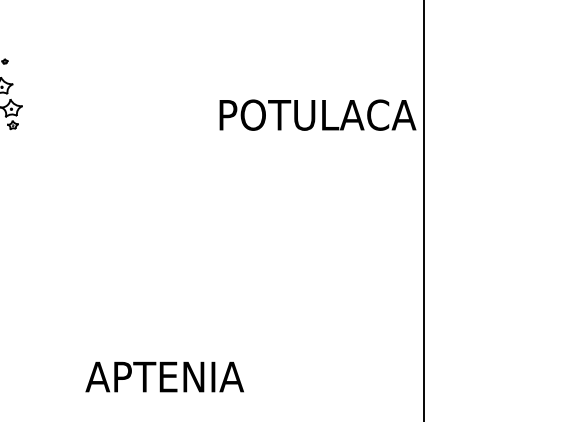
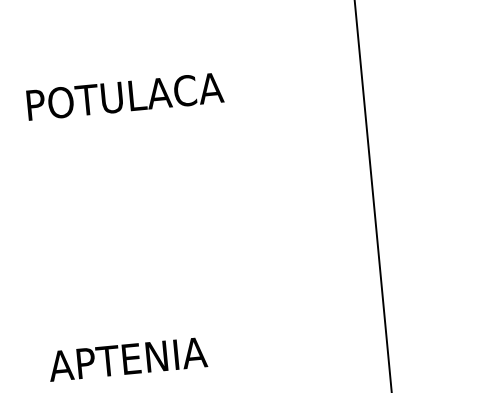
text: (317, 114) -> (124, 95), moved

